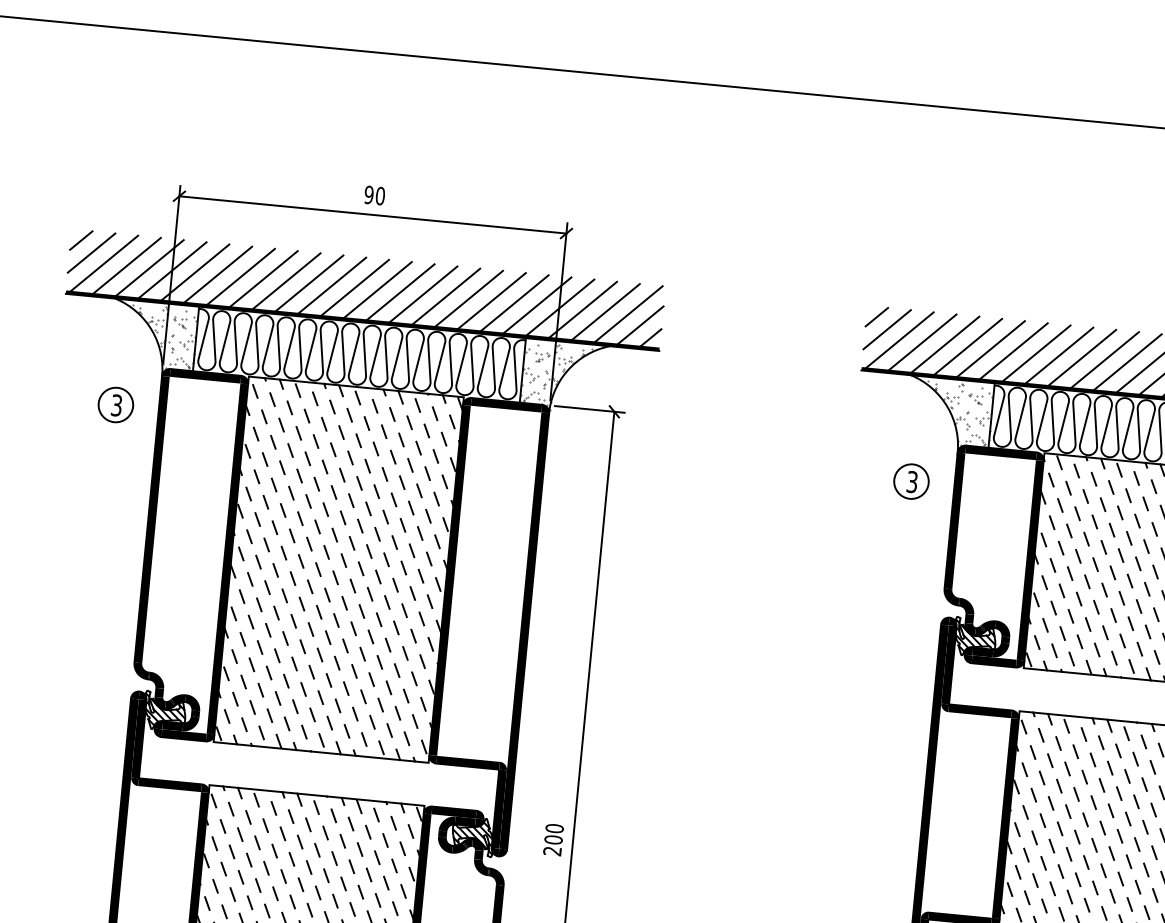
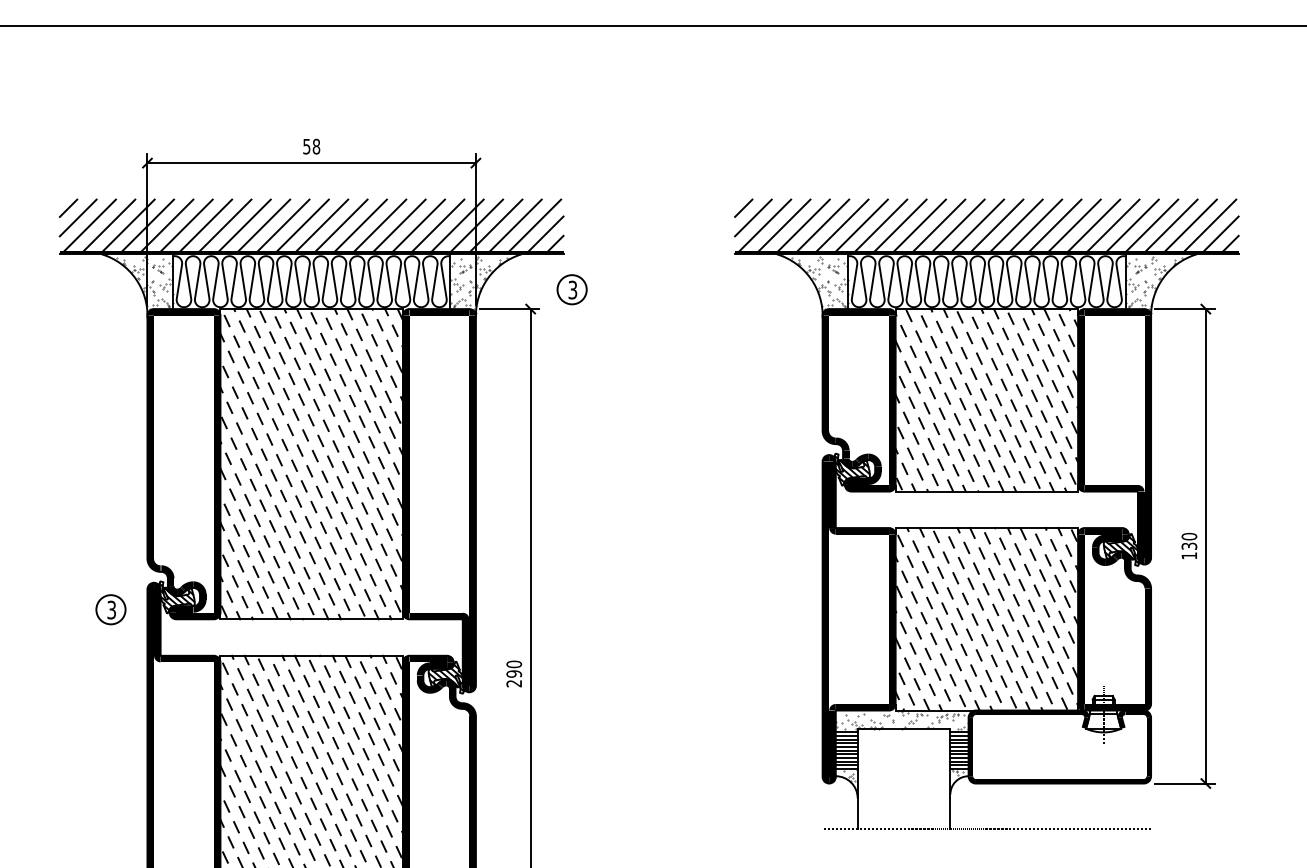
text: (374, 195) -> (311, 146), 90 -> 58
part: (115, 404) -> (110, 609), moved
part: (910, 481) -> (571, 289), moved
text: (553, 839) -> (514, 673), 200 -> 290

